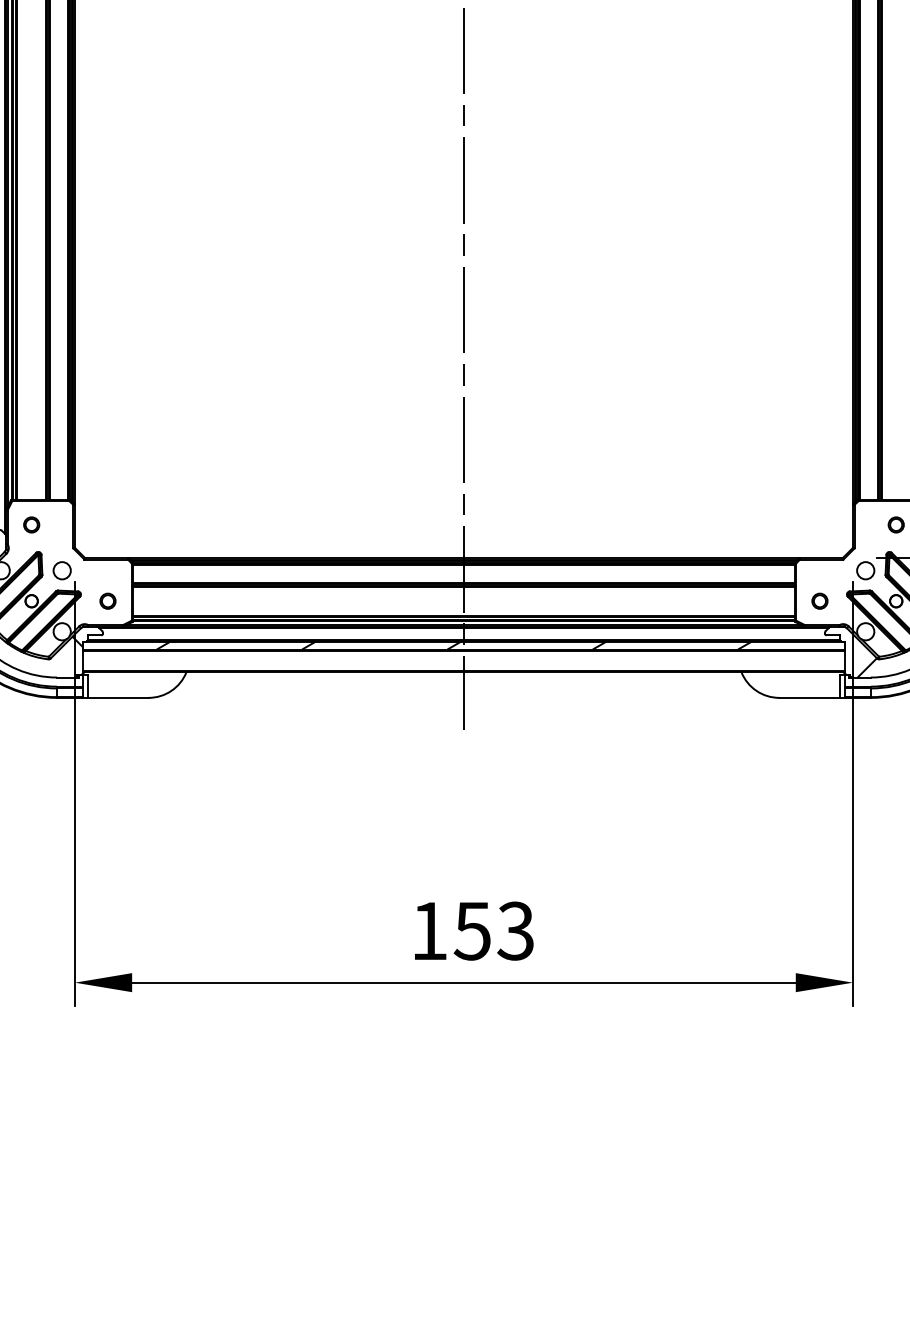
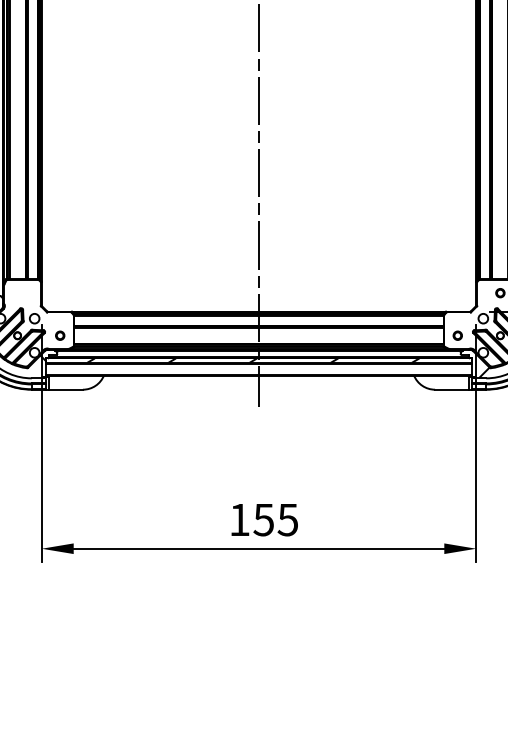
part: (31, 525) -> (17, 293), removed
text: (514, 930) -> (287, 519), 153 -> 155

